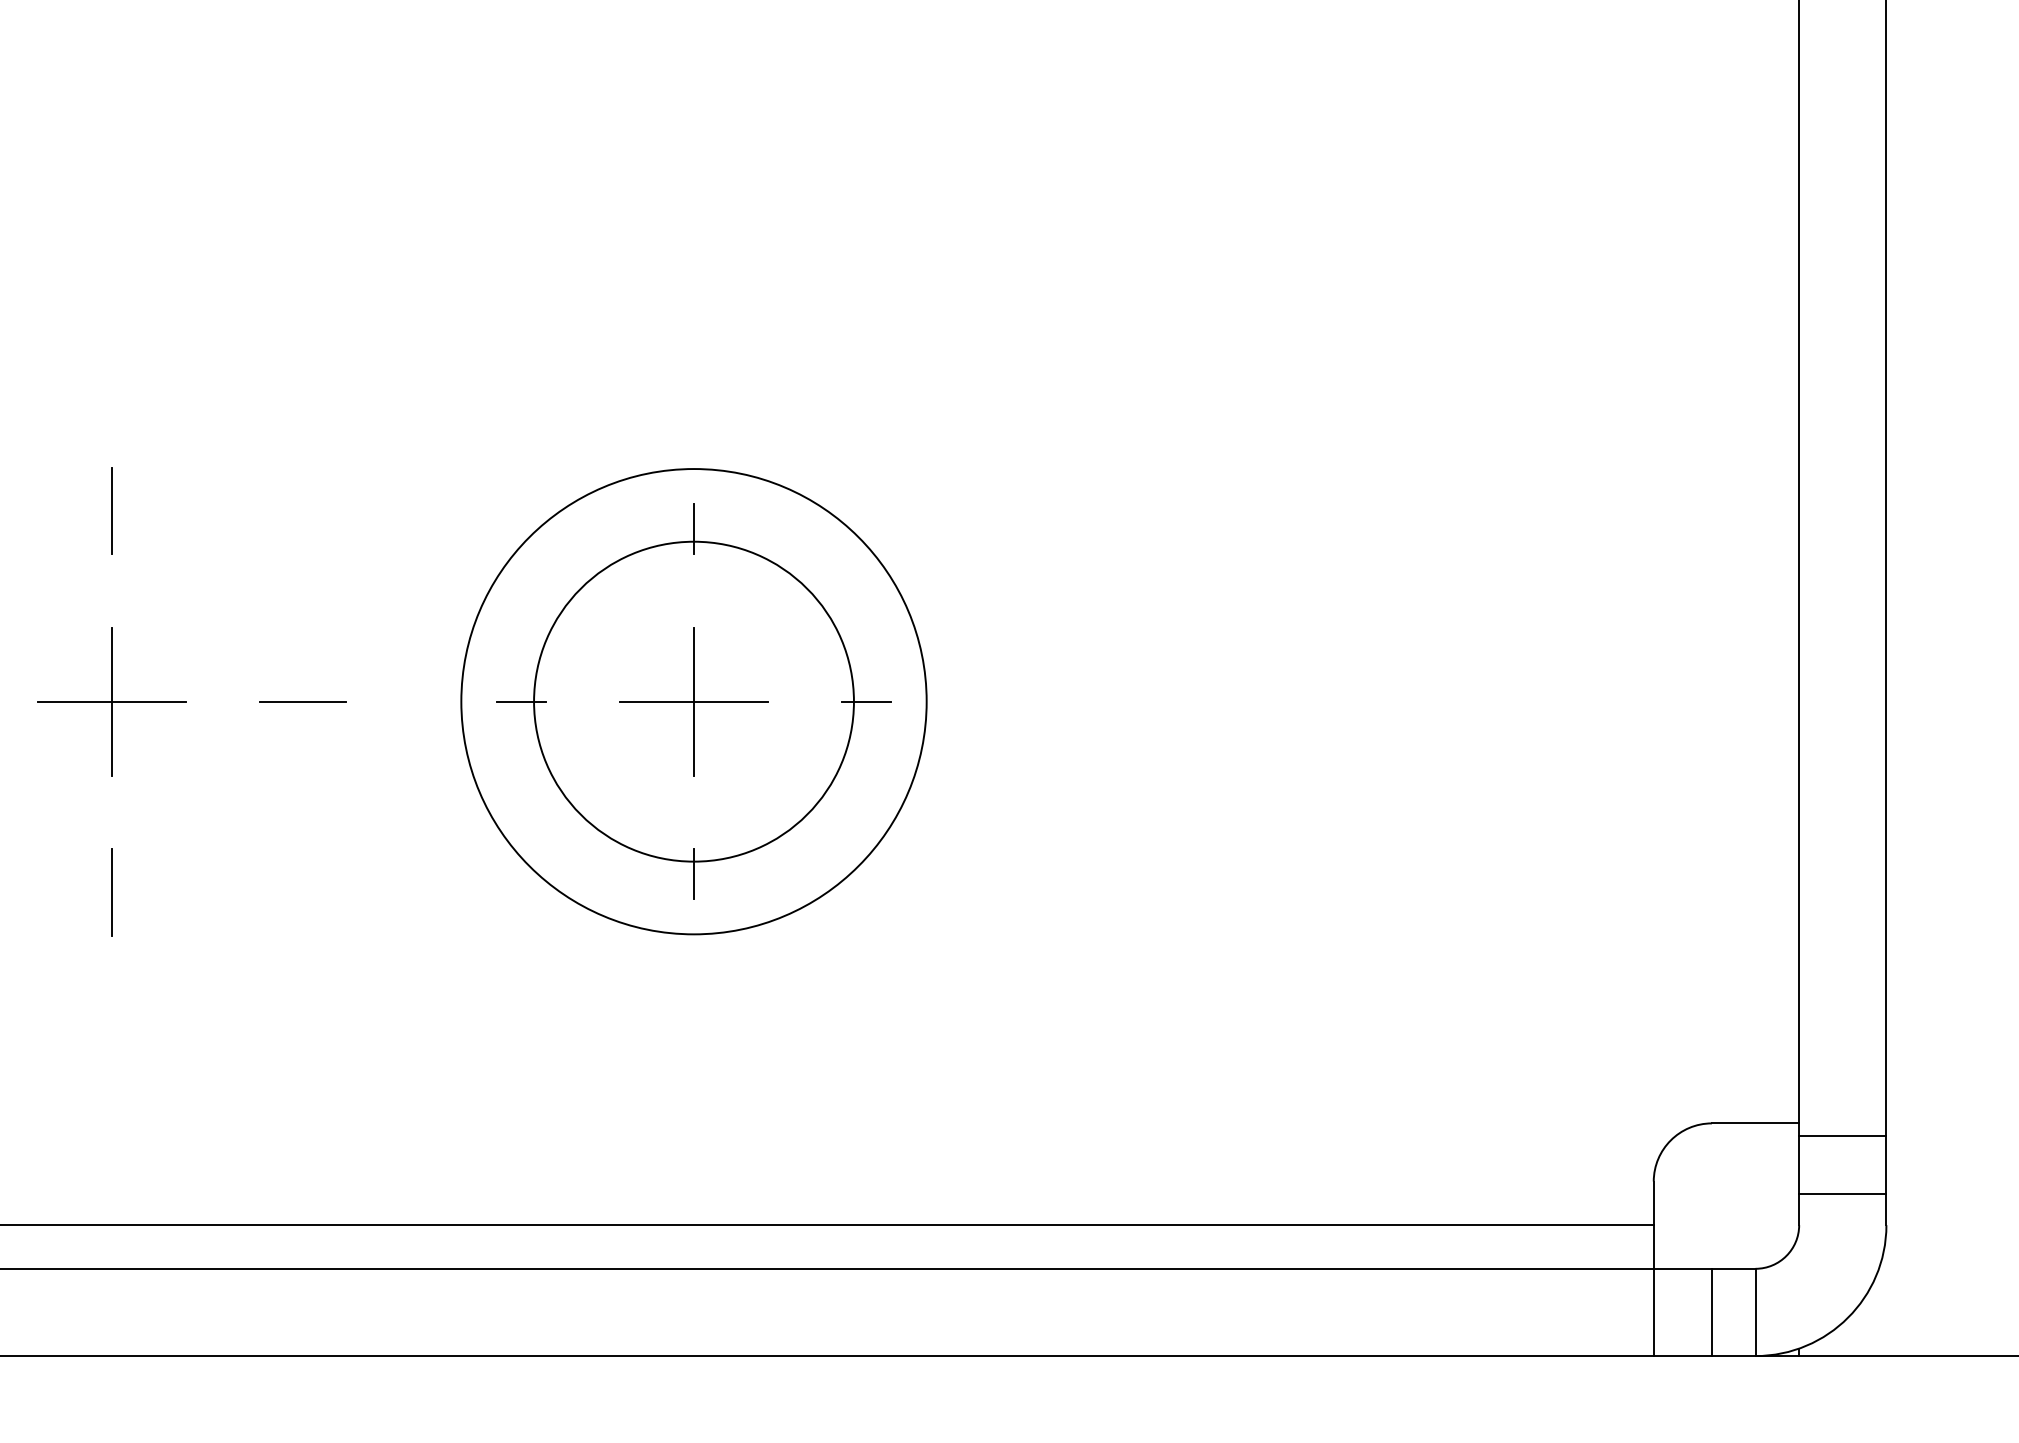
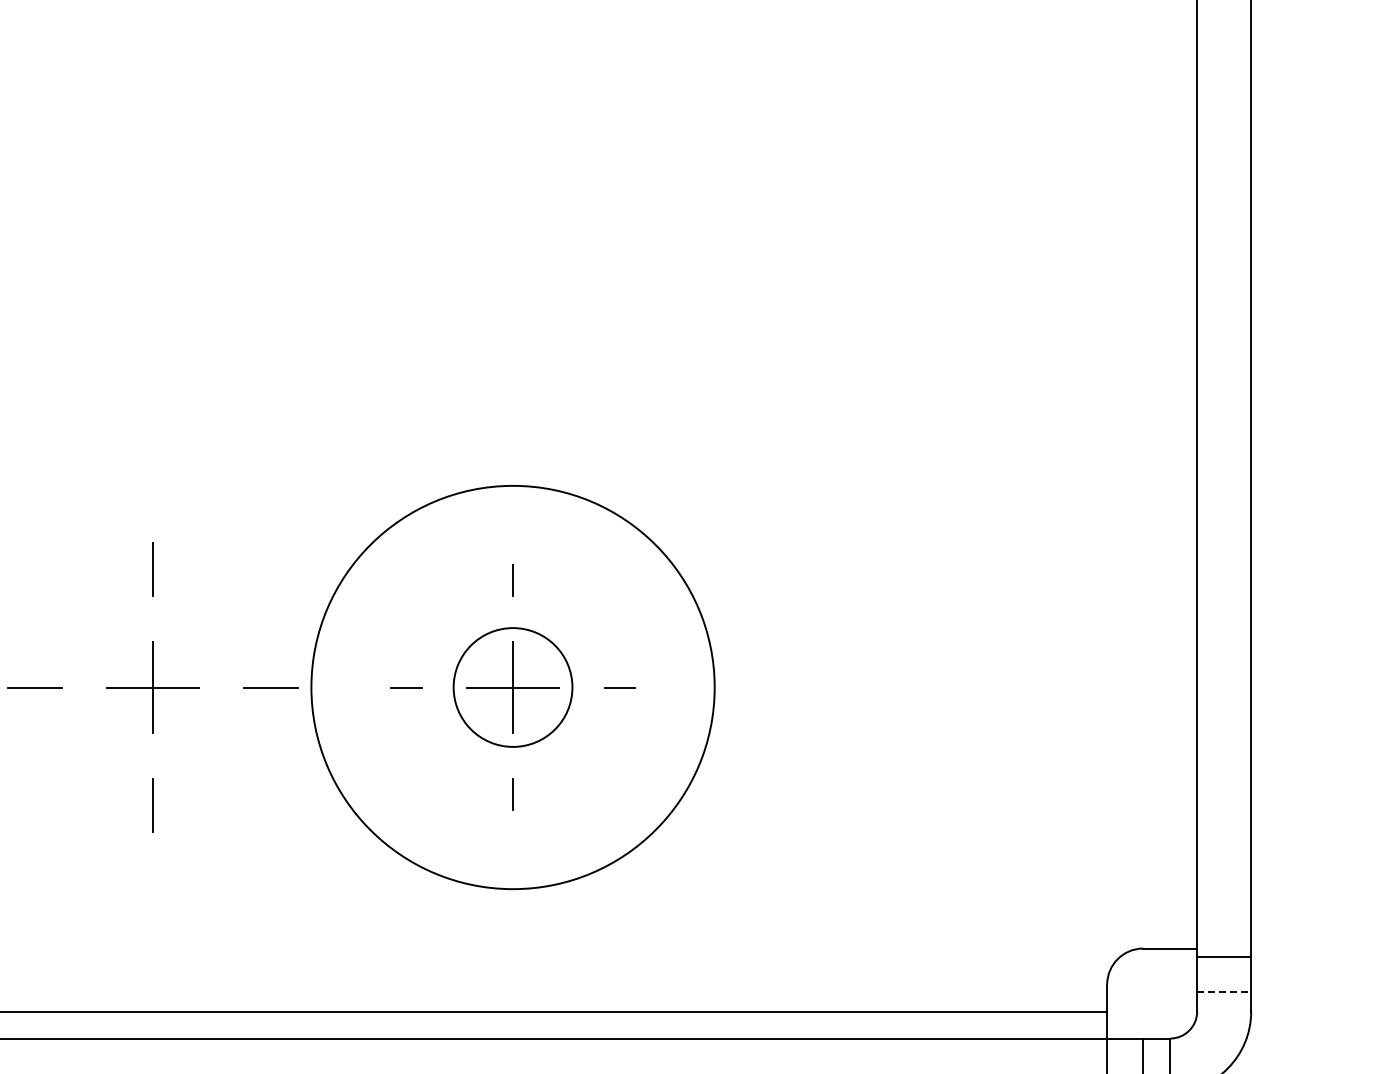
circle: (694, 701) -> (513, 687), size x0.6
circle: (694, 701) -> (513, 687), size x1.4
line: (1843, 1194) -> (1224, 992), solid -> dashed

